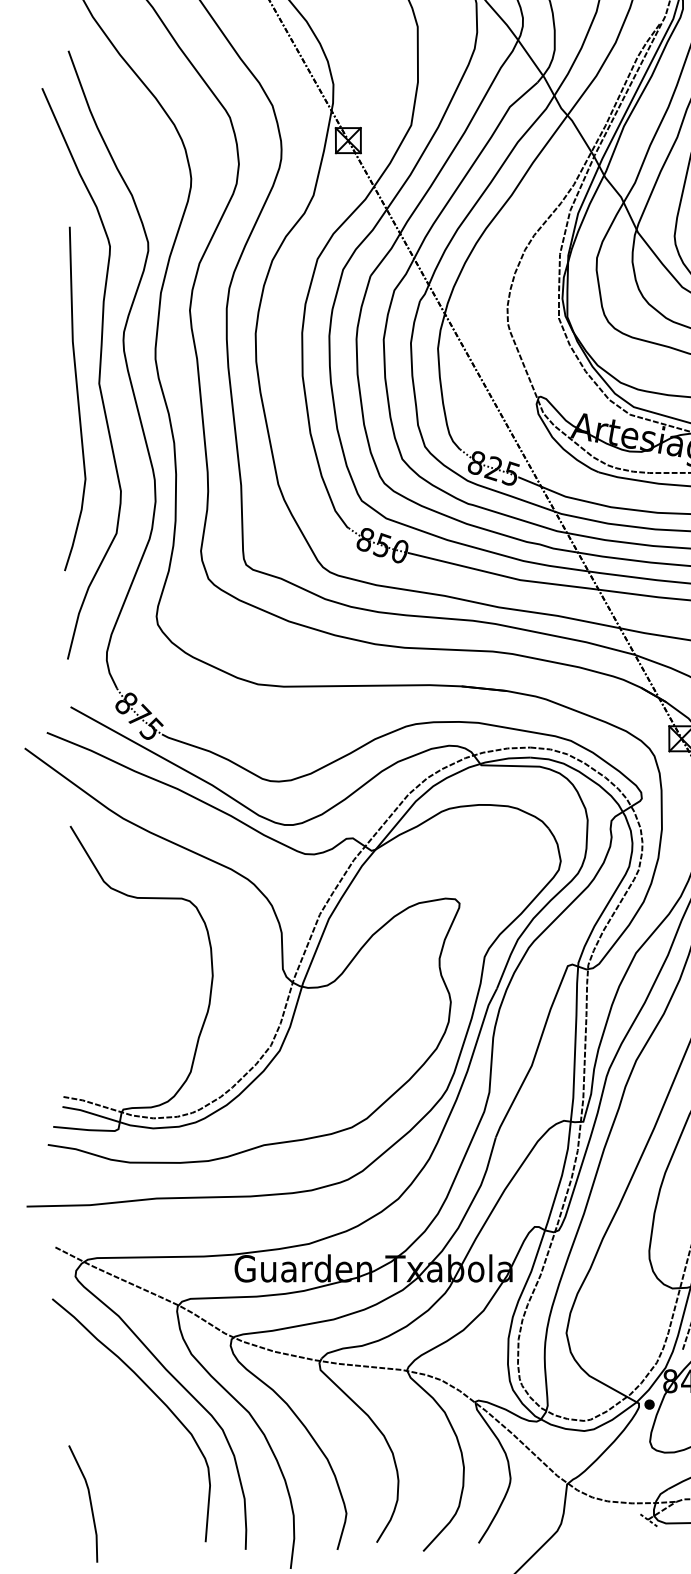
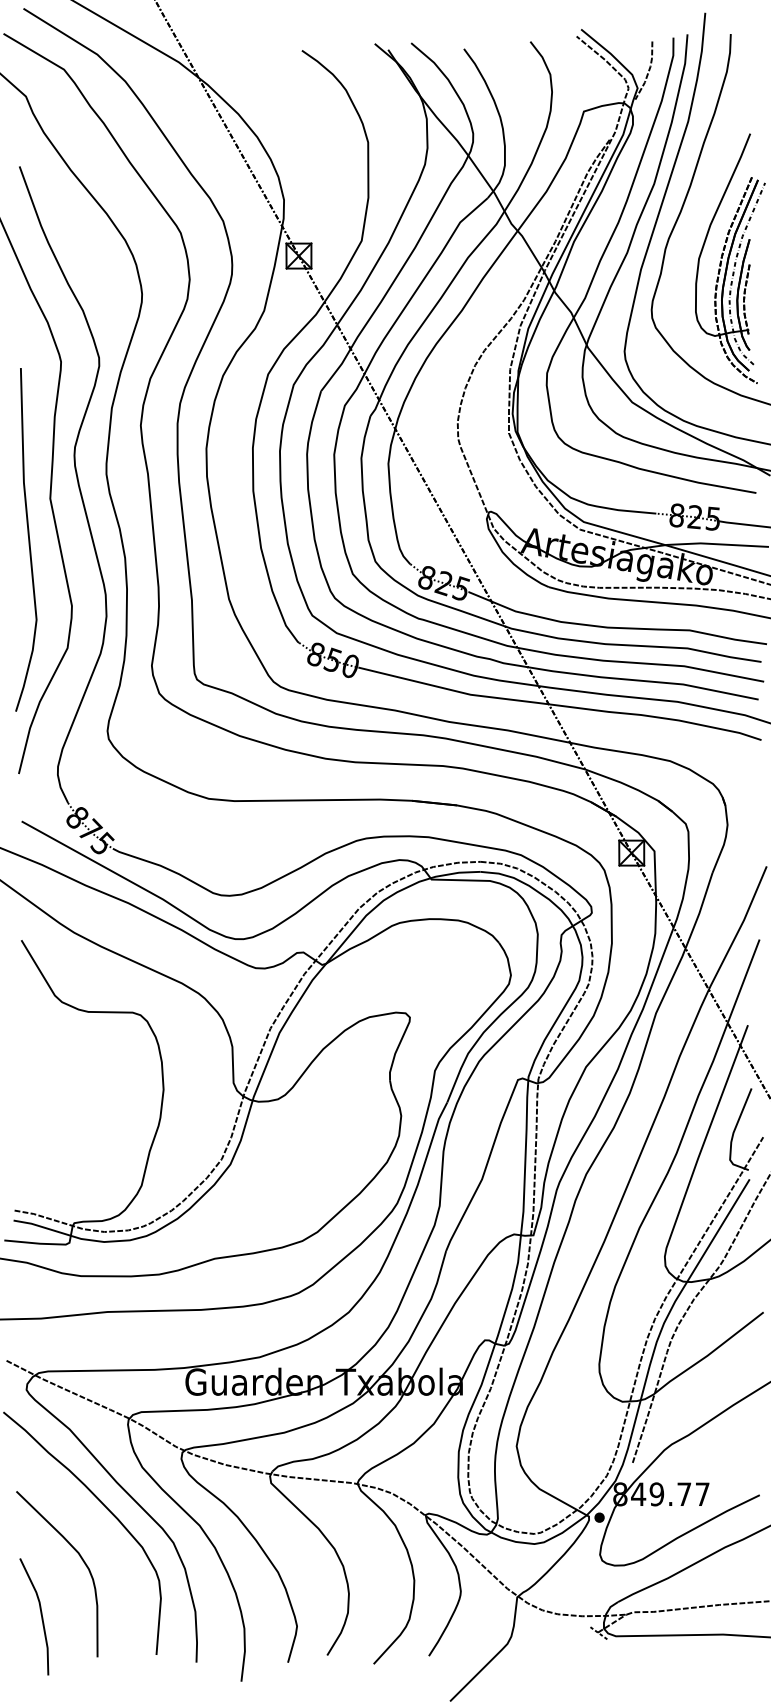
curve: (77, 398) -> (28, 539), moved
curve: (131, 1448) -> (82, 1561), added

